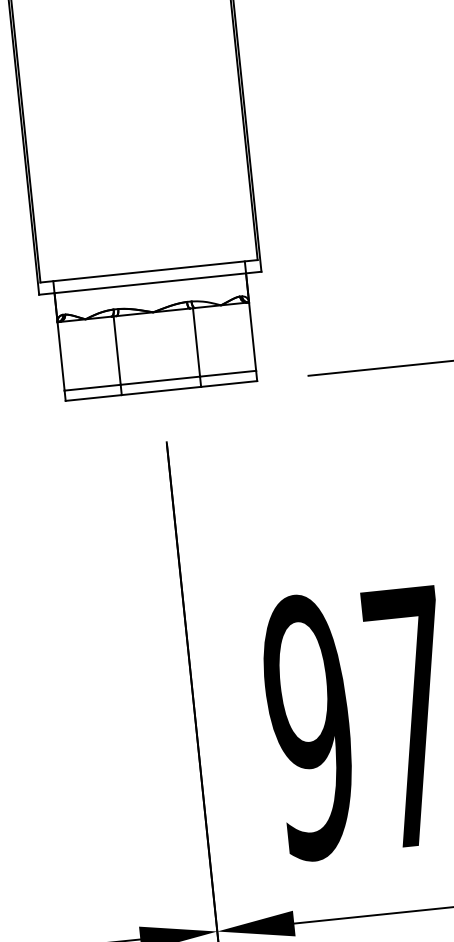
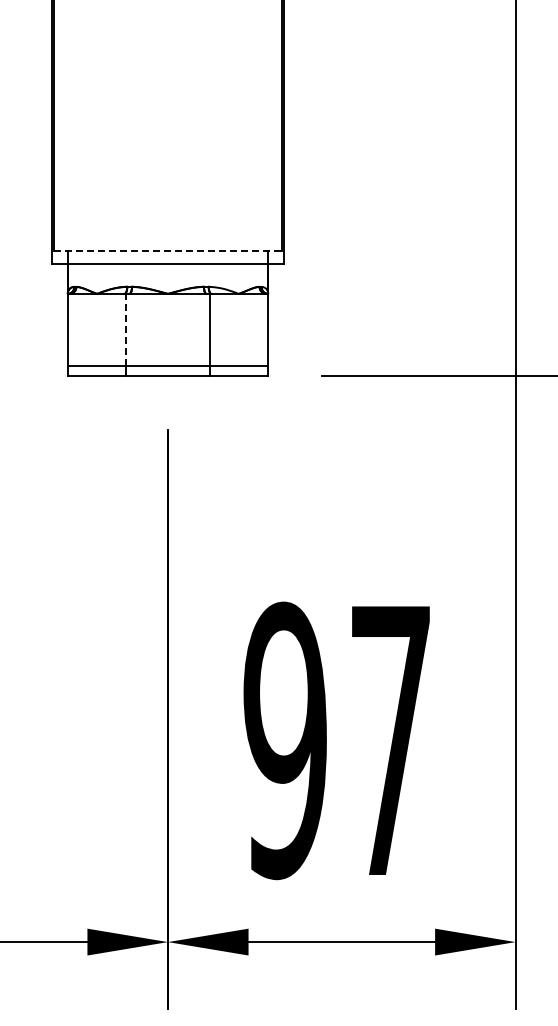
line: (148, 270) -> (167, 250), solid -> dashed
line: (117, 350) -> (126, 329), solid -> dashed

